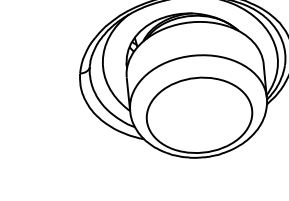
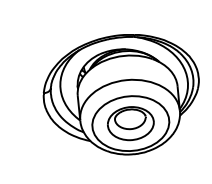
part: (199, 115) -> (130, 123), added

